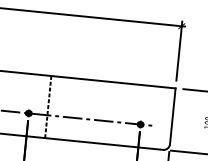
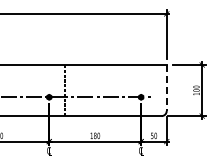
line: (172, 116) -> (166, 88), solid -> dashed

